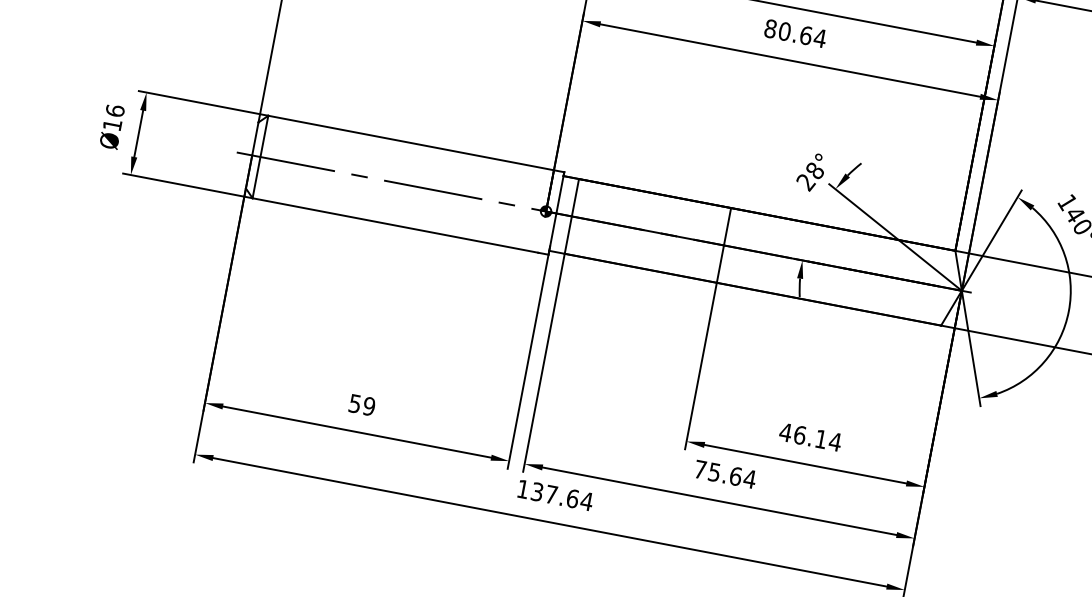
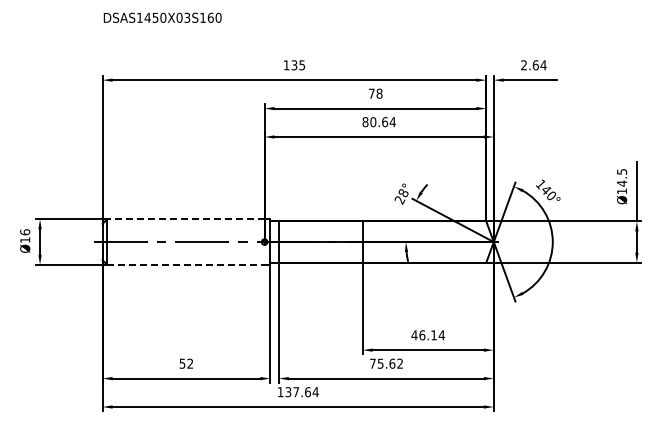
line: (410, 143) -> (185, 219), solid -> dashed
line: (394, 224) -> (185, 264), solid -> dashed
text: (369, 406) -> (190, 363), 59 -> 52
text: (750, 478) -> (400, 363), 75.64 -> 75.62

